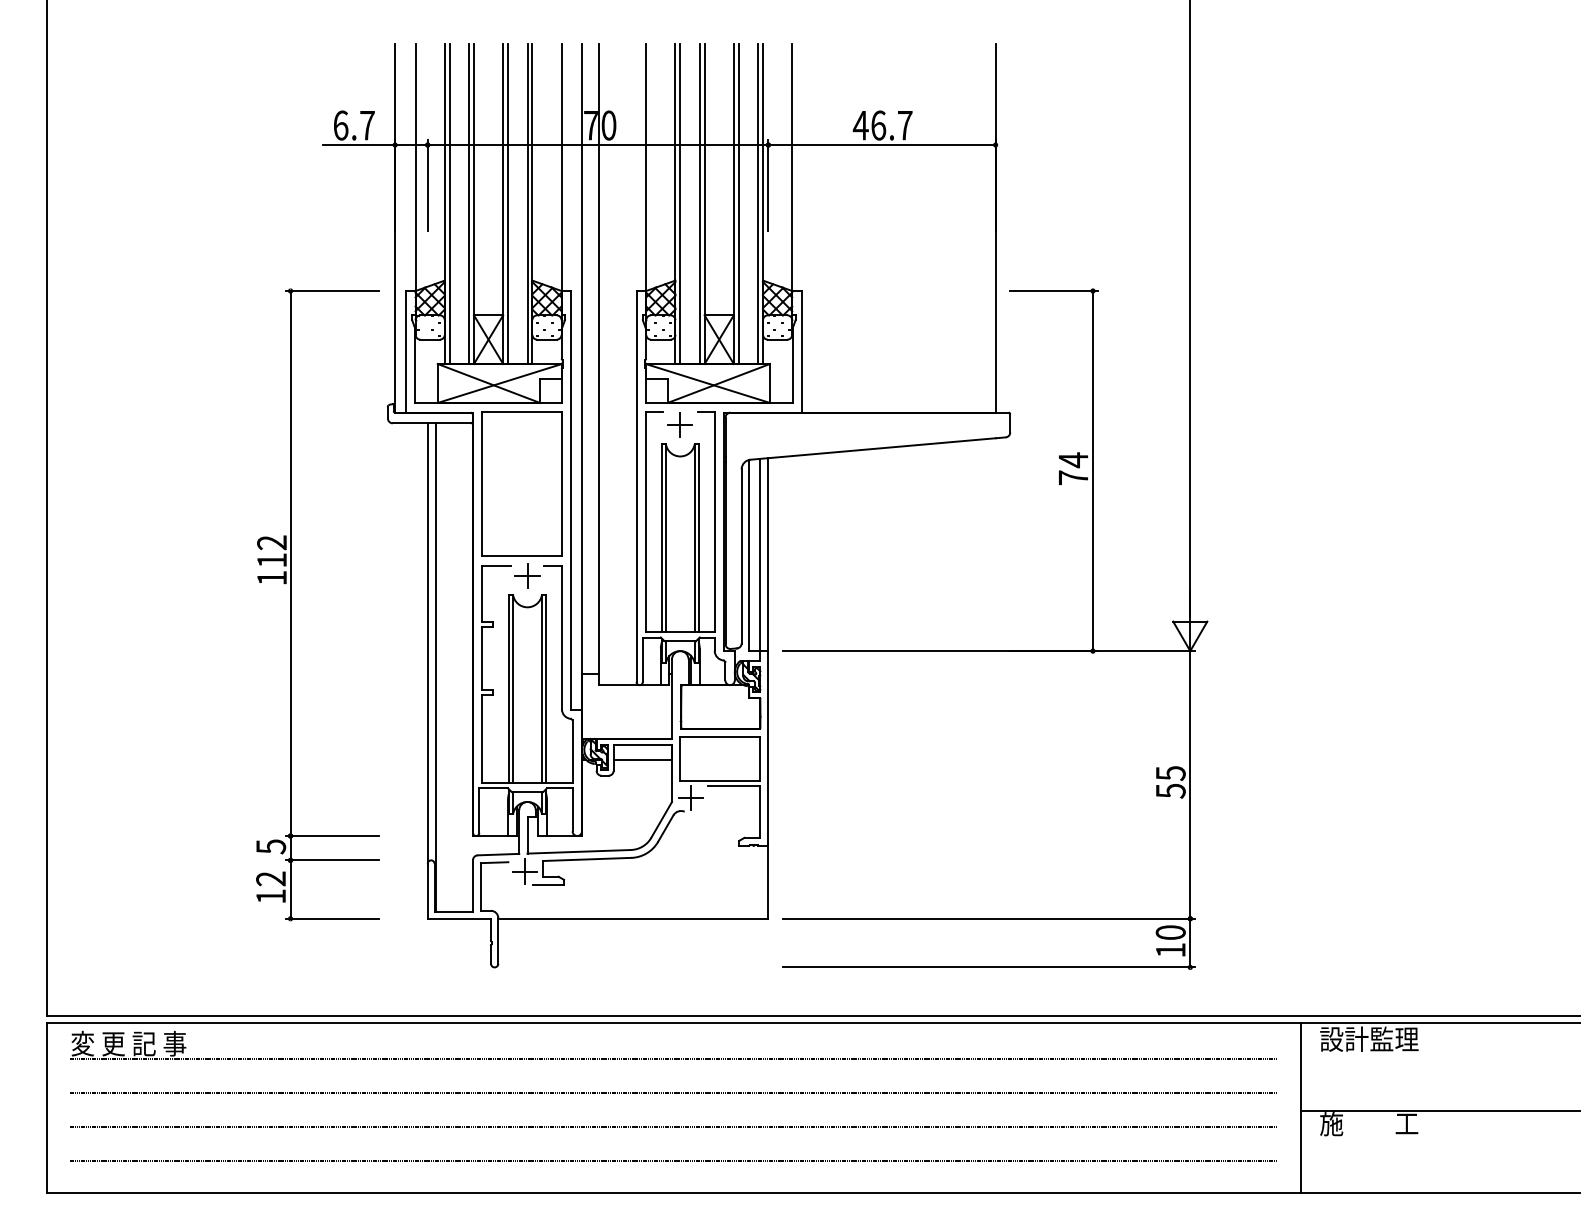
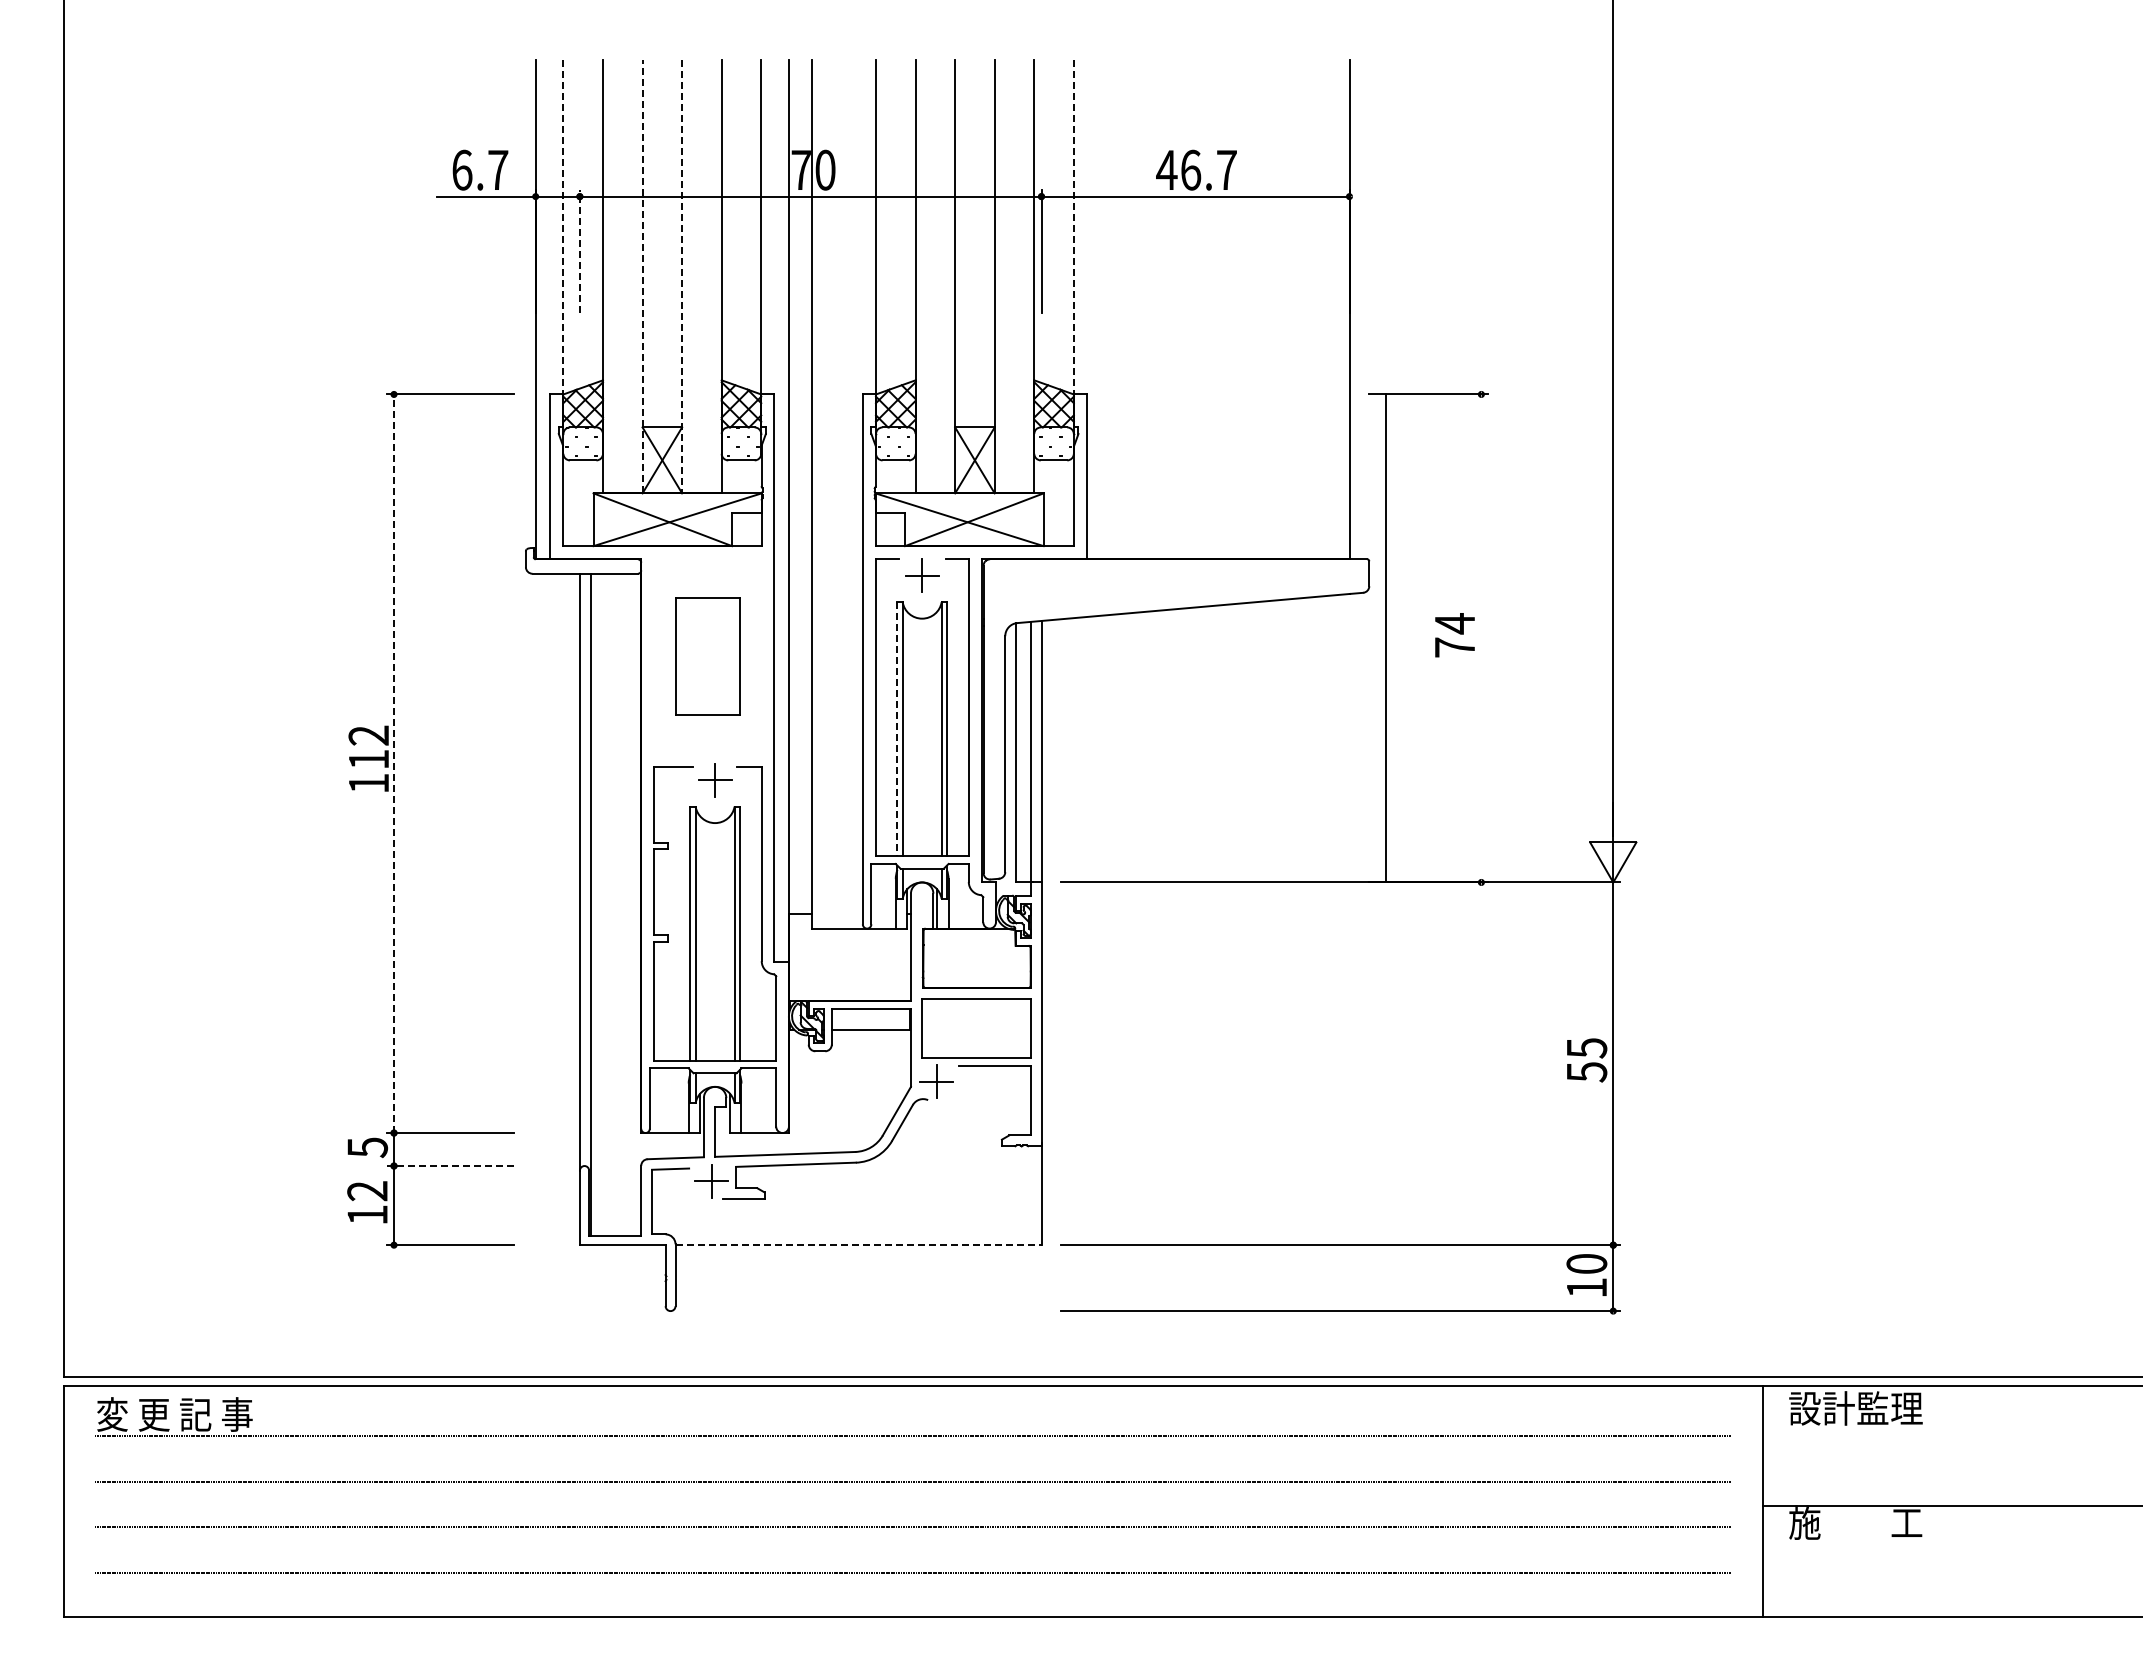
line: (415, 168) -> (563, 228), solid -> dashed
line: (791, 168) -> (1073, 228), solid -> dashed
line: (427, 185) -> (579, 251), solid -> dashed
line: (449, 203) -> (609, 276), removed
line: (468, 203) -> (635, 276), removed
line: (473, 203) -> (642, 276), solid -> dashed
line: (503, 203) -> (682, 276), solid -> dashed
line: (507, 203) -> (688, 276), removed
line: (527, 203) -> (715, 276), removed
line: (680, 203) -> (922, 276), removed
line: (699, 203) -> (948, 276), removed
line: (738, 203) -> (1001, 276), removed
line: (758, 203) -> (1027, 276), removed
line: (1093, 471) -> (1386, 638), moved
part: (521, 484) -> (707, 656), size x0.6
line: (662, 538) -> (897, 729), solid -> dashed
line: (290, 563) -> (394, 763), solid -> dashed
line: (332, 860) -> (450, 1166), solid -> dashed
line: (633, 919) -> (858, 1245), solid -> dashed

